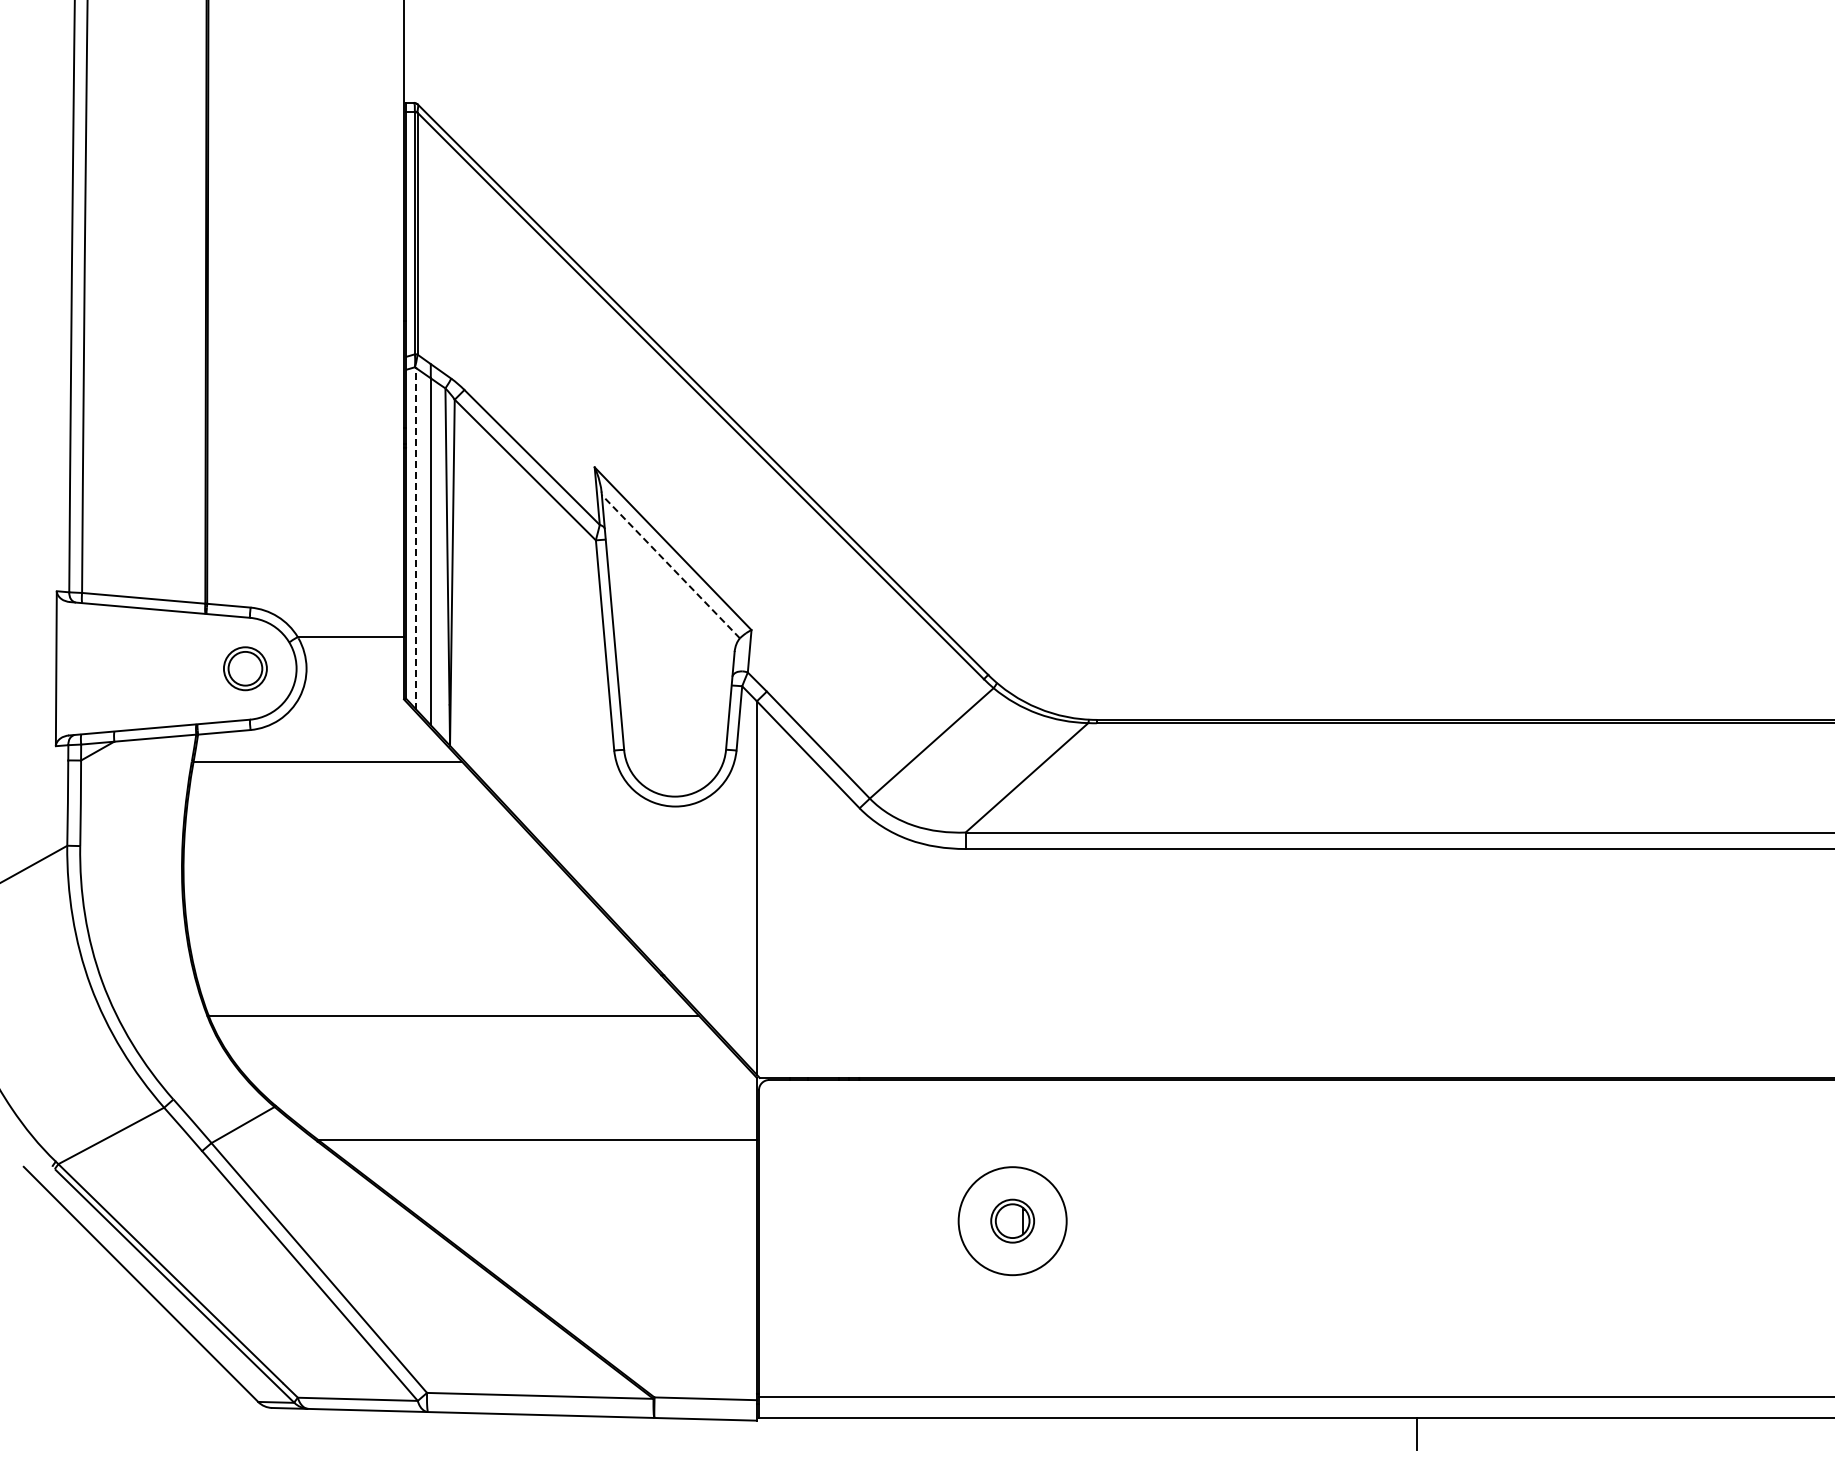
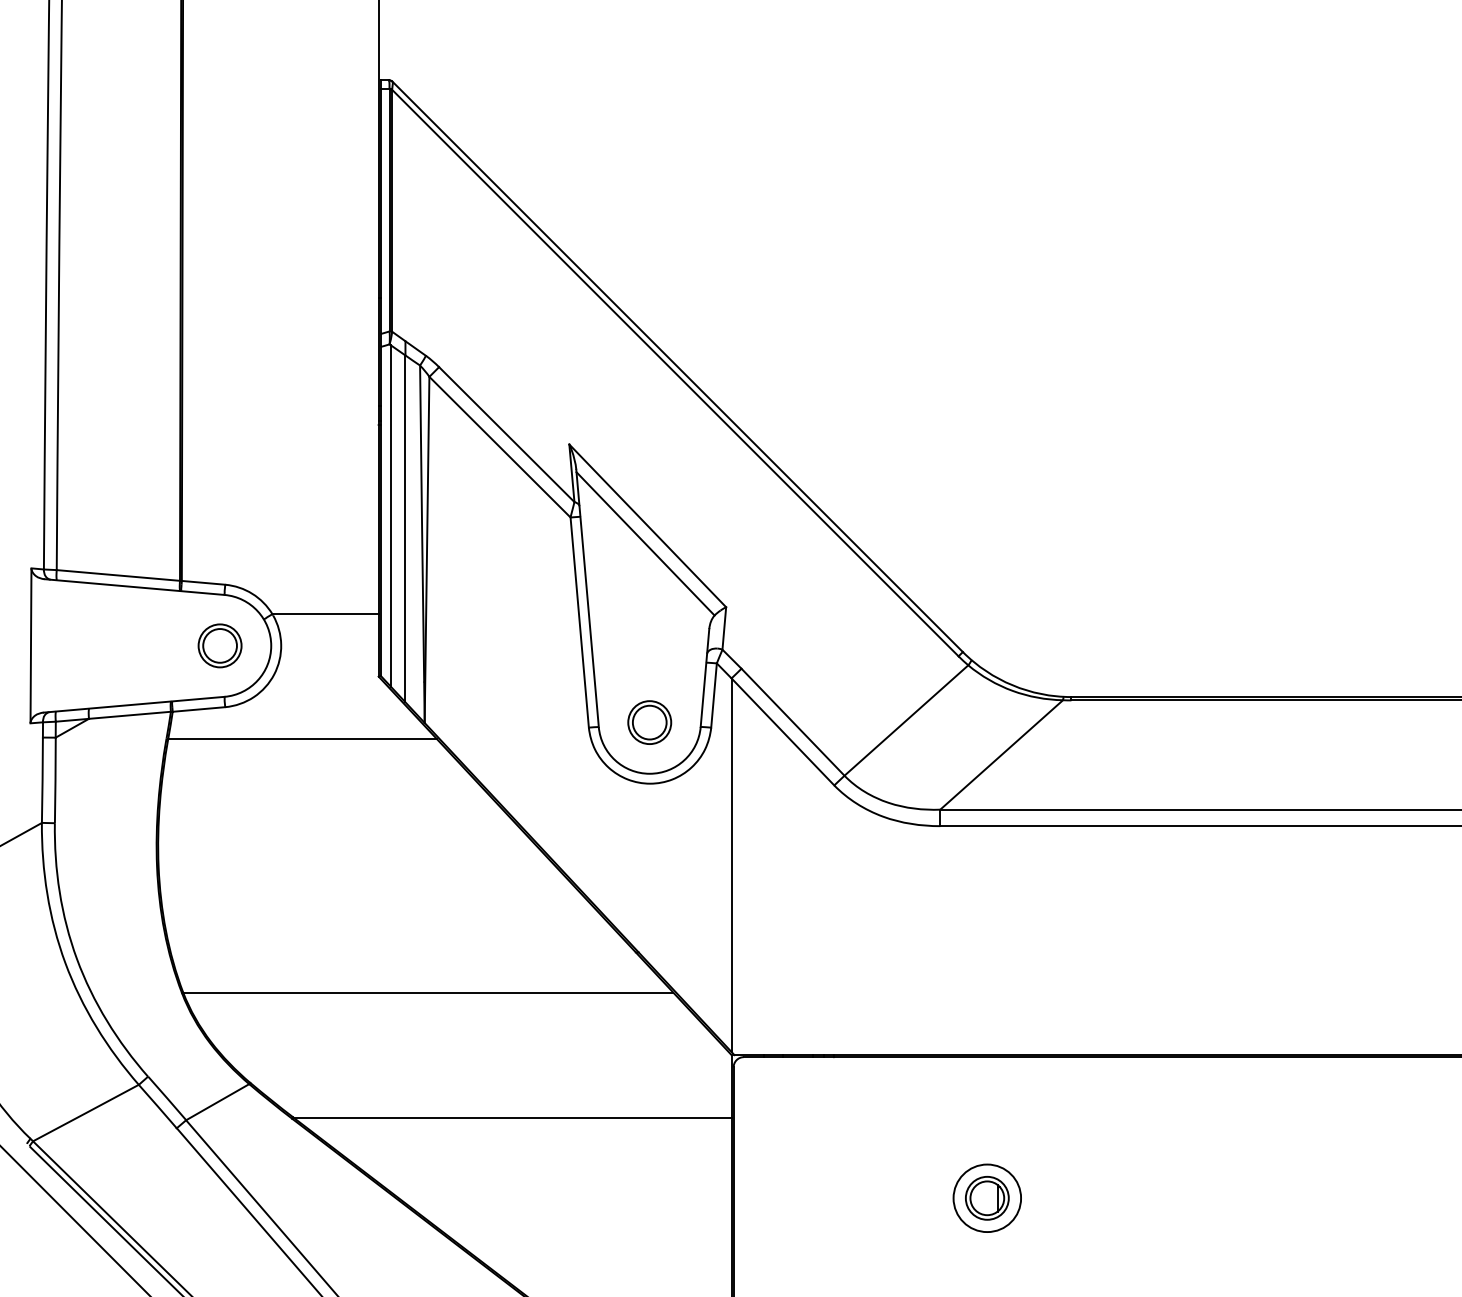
line: (416, 538) -> (391, 515), dashed -> solid
line: (670, 566) -> (645, 543), dashed -> solid
part: (674, 745) -> (649, 722), added
circle: (1012, 1220) -> (987, 1197), size x0.62

